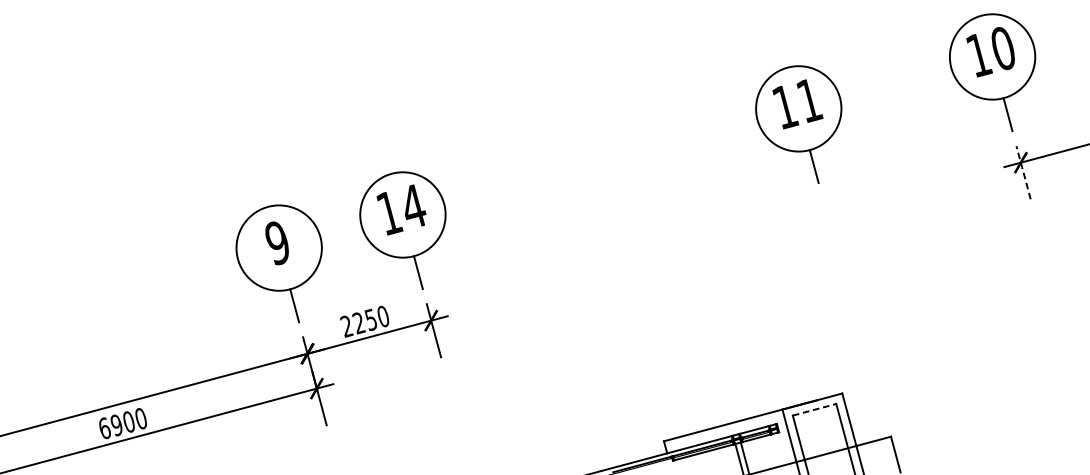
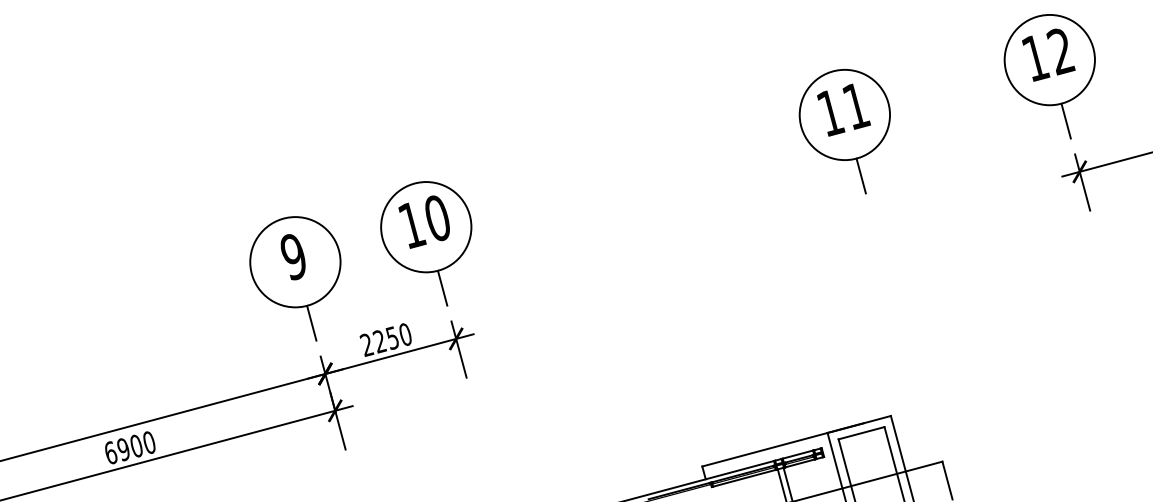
text: (1002, 48) -> (1060, 51), 10 -> 12
line: (1023, 172) -> (1082, 182), dashed -> solid
text: (414, 206) -> (438, 218), 14 -> 10
line: (814, 410) -> (861, 433), dashed -> solid

